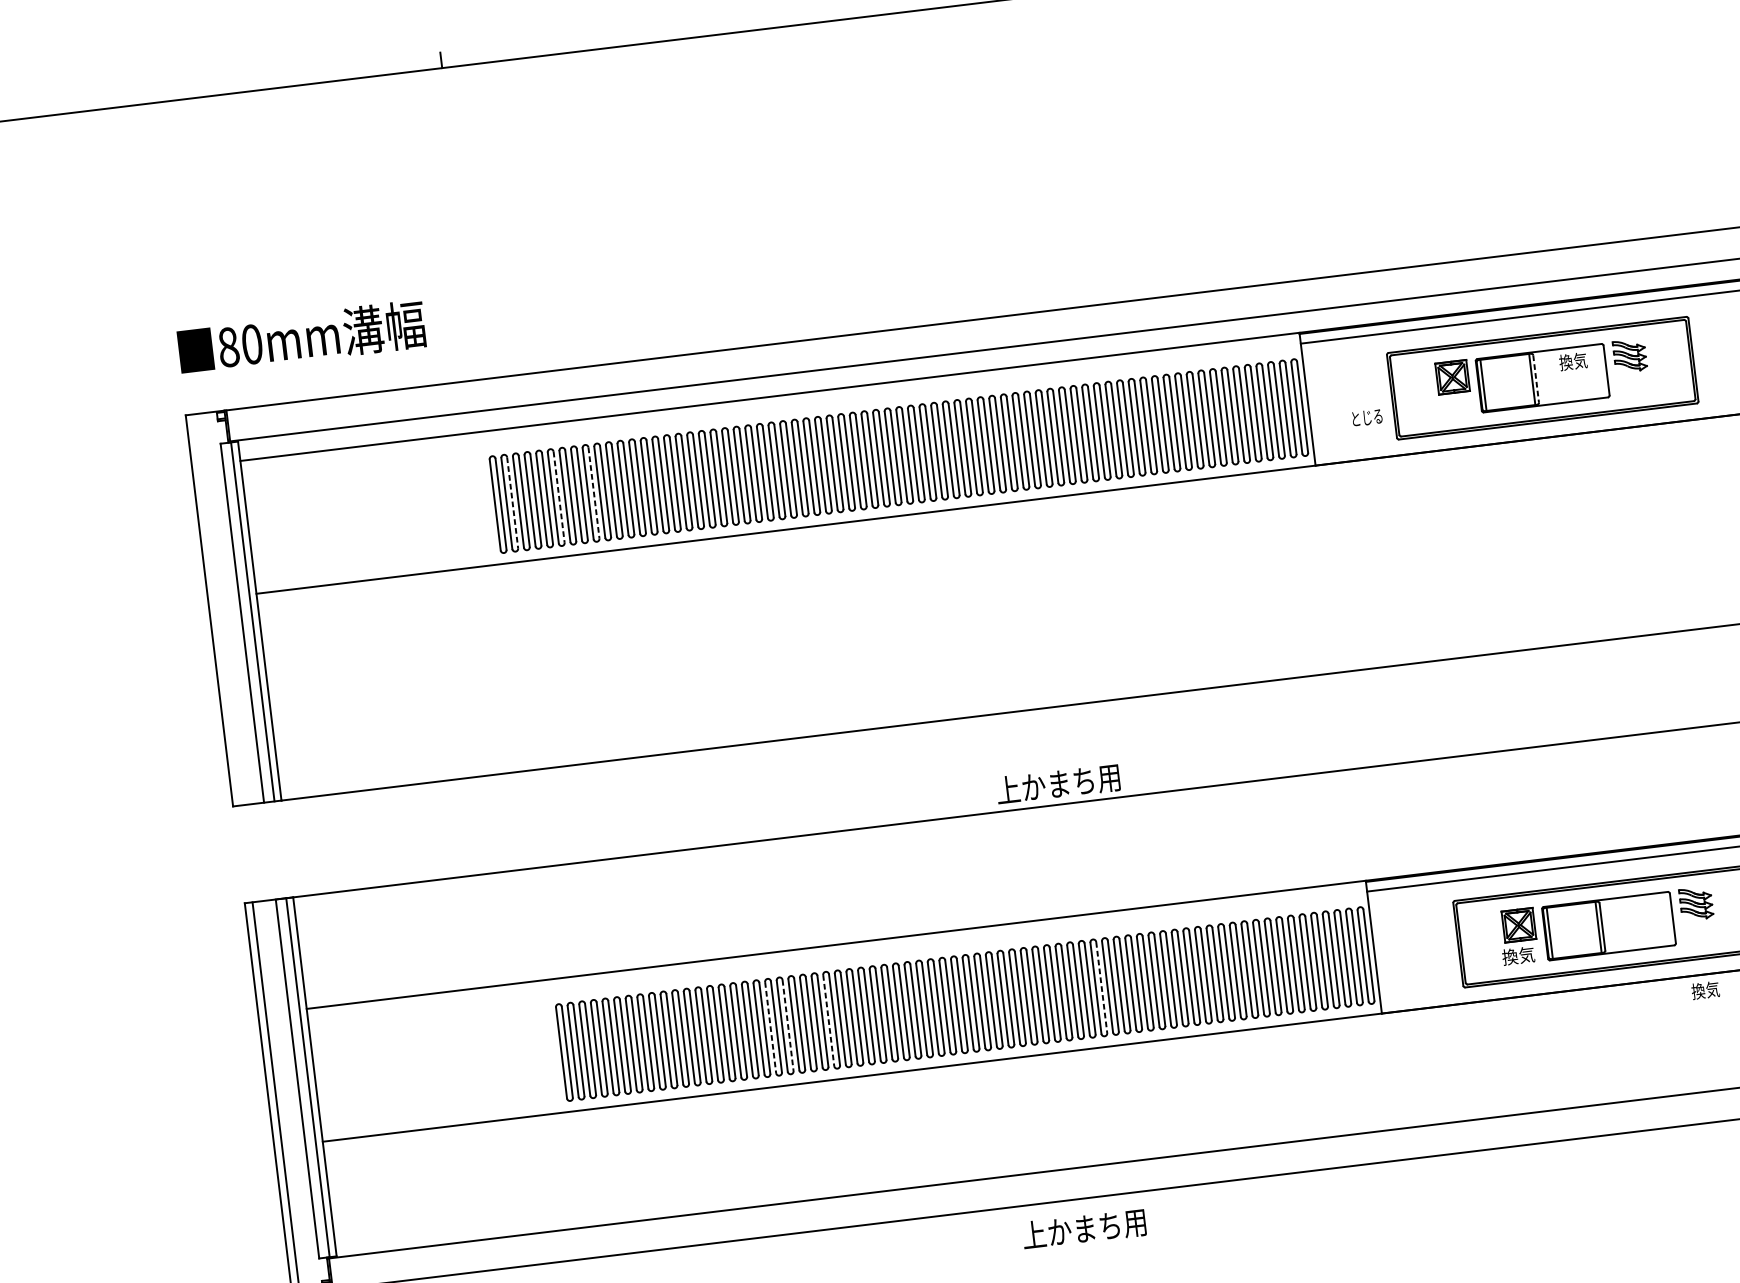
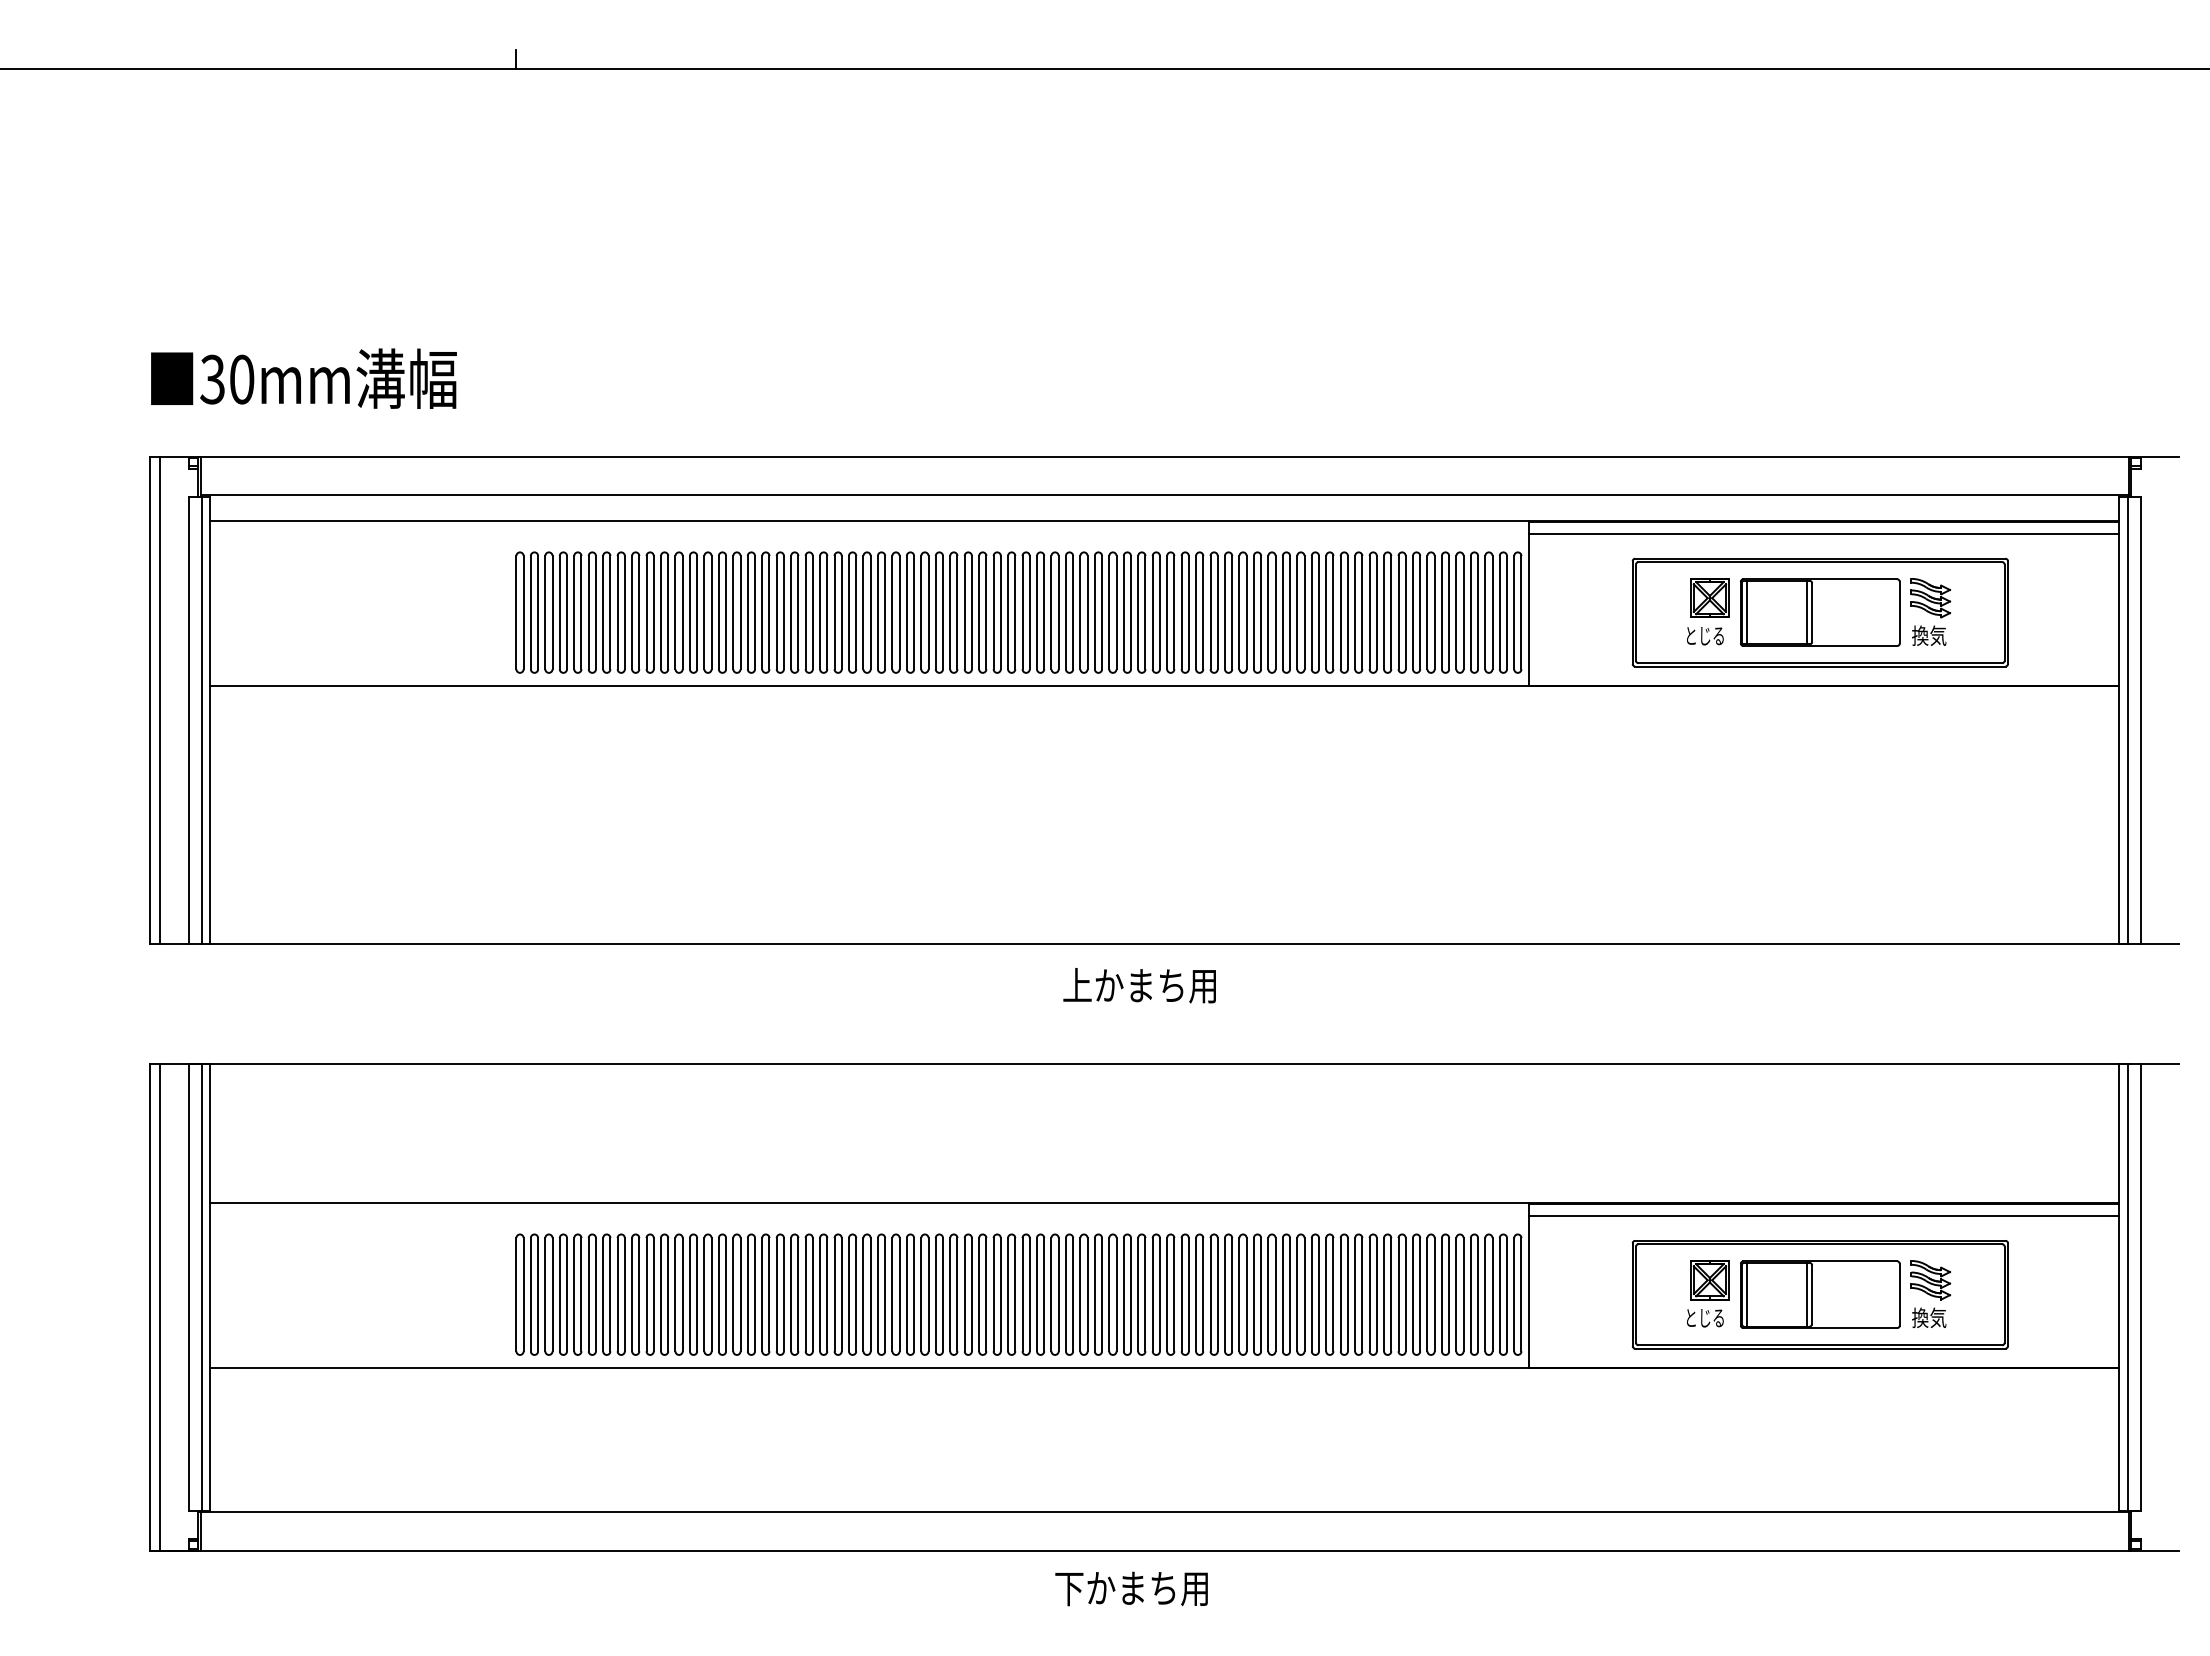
text: (228, 347) -> (212, 379), 80mm -> 30mm
text: (1573, 361) -> (1929, 635), moved
line: (1536, 379) -> (1812, 613), dashed -> solid
text: (1367, 418) -> (1705, 636), moved
line: (594, 492) -> (639, 612), dashed -> solid
line: (558, 497) -> (595, 612), dashed -> solid
line: (512, 502) -> (538, 612), dashed -> solid
line: (216, 609) -> (159, 699), added
text: (1058, 784) -> (1139, 985), moved
text: (1518, 955) -> (1704, 1317), 換気 -> とじる
line: (1101, 987) -> (1188, 1294), dashed -> solid
text: (1705, 990) -> (1929, 1317), moved
line: (829, 1020) -> (849, 1294), dashed -> solid
line: (788, 1025) -> (798, 1294), dashed -> solid
line: (770, 1027) -> (776, 1294), dashed -> solid
text: (1034, 1235) -> (1069, 1588), 上かまち用 -> 下かまち用

